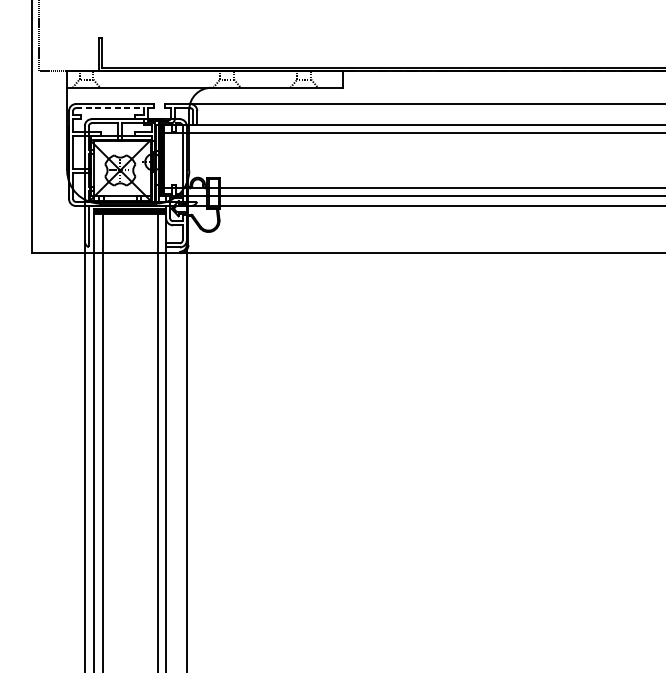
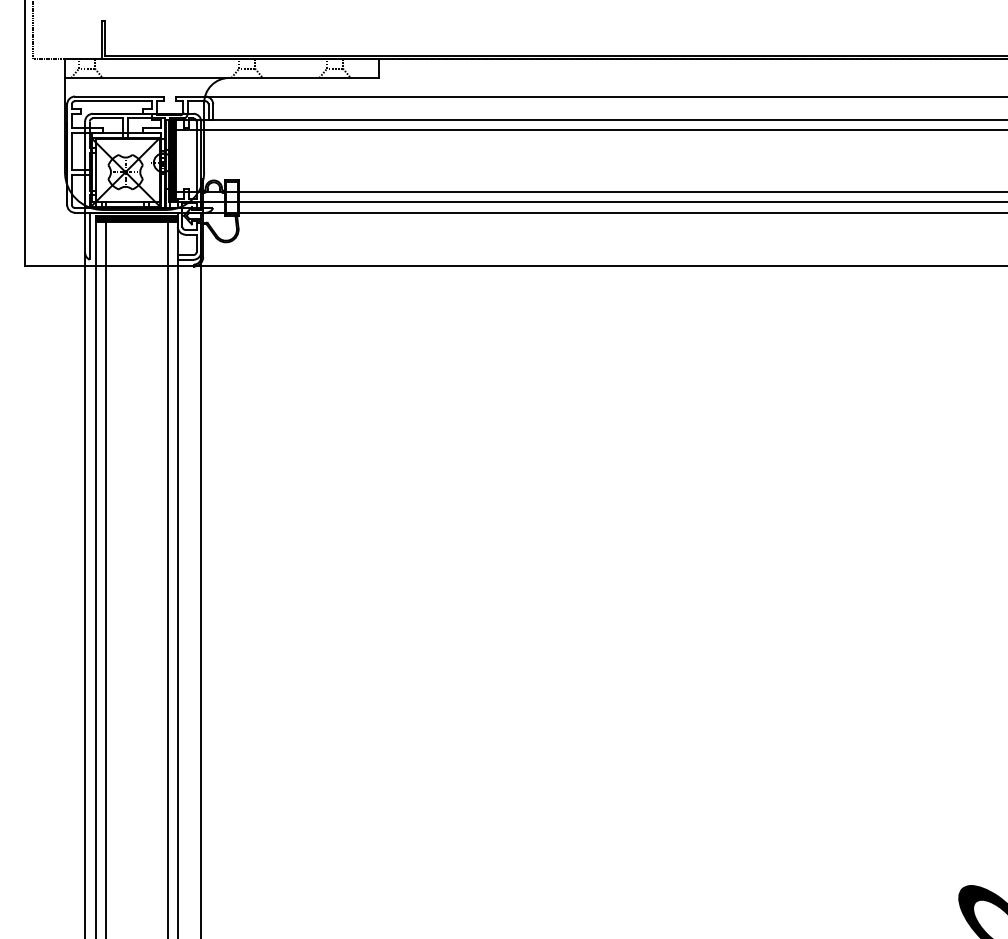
line: (110, 108) -> (114, 101), dashed -> solid

